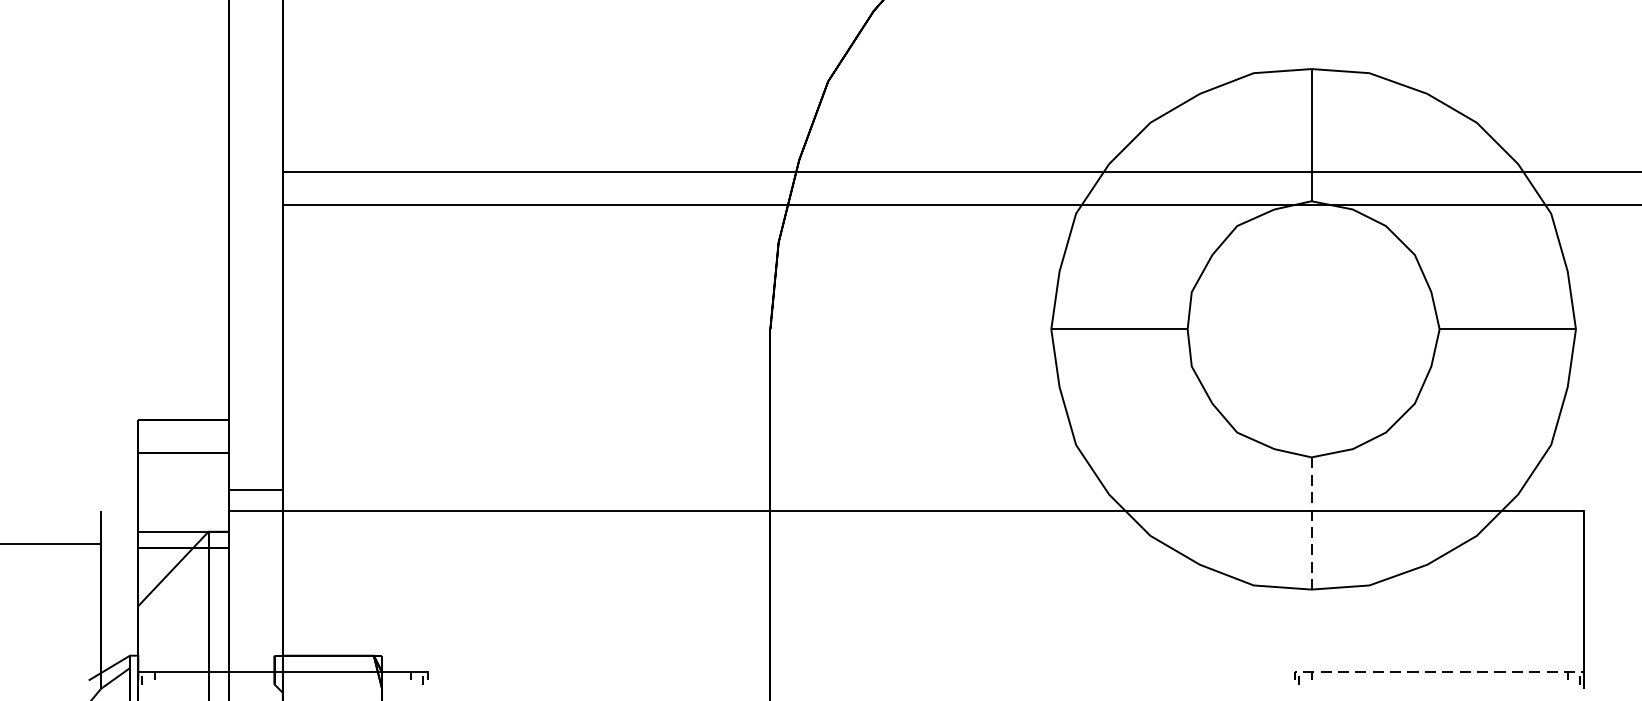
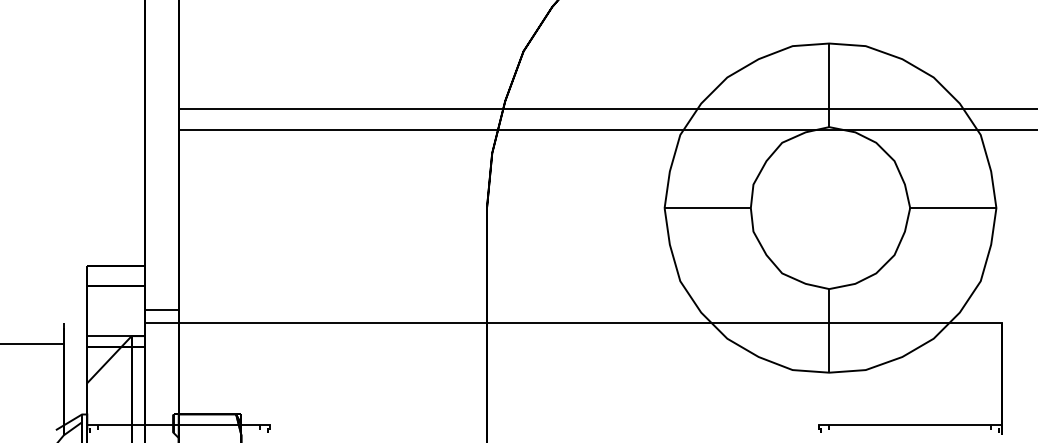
line: (1312, 522) -> (829, 330), dashed -> solid
line: (1438, 671) -> (909, 424), dashed -> solid

